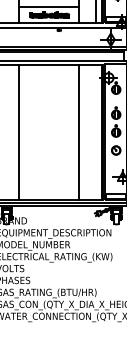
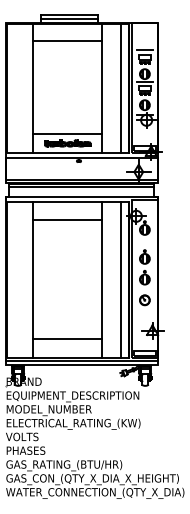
line: (49, 81) -> (67, 220), added
line: (95, 132) -> (121, 279), added
line: (49, 183) -> (67, 338), added

